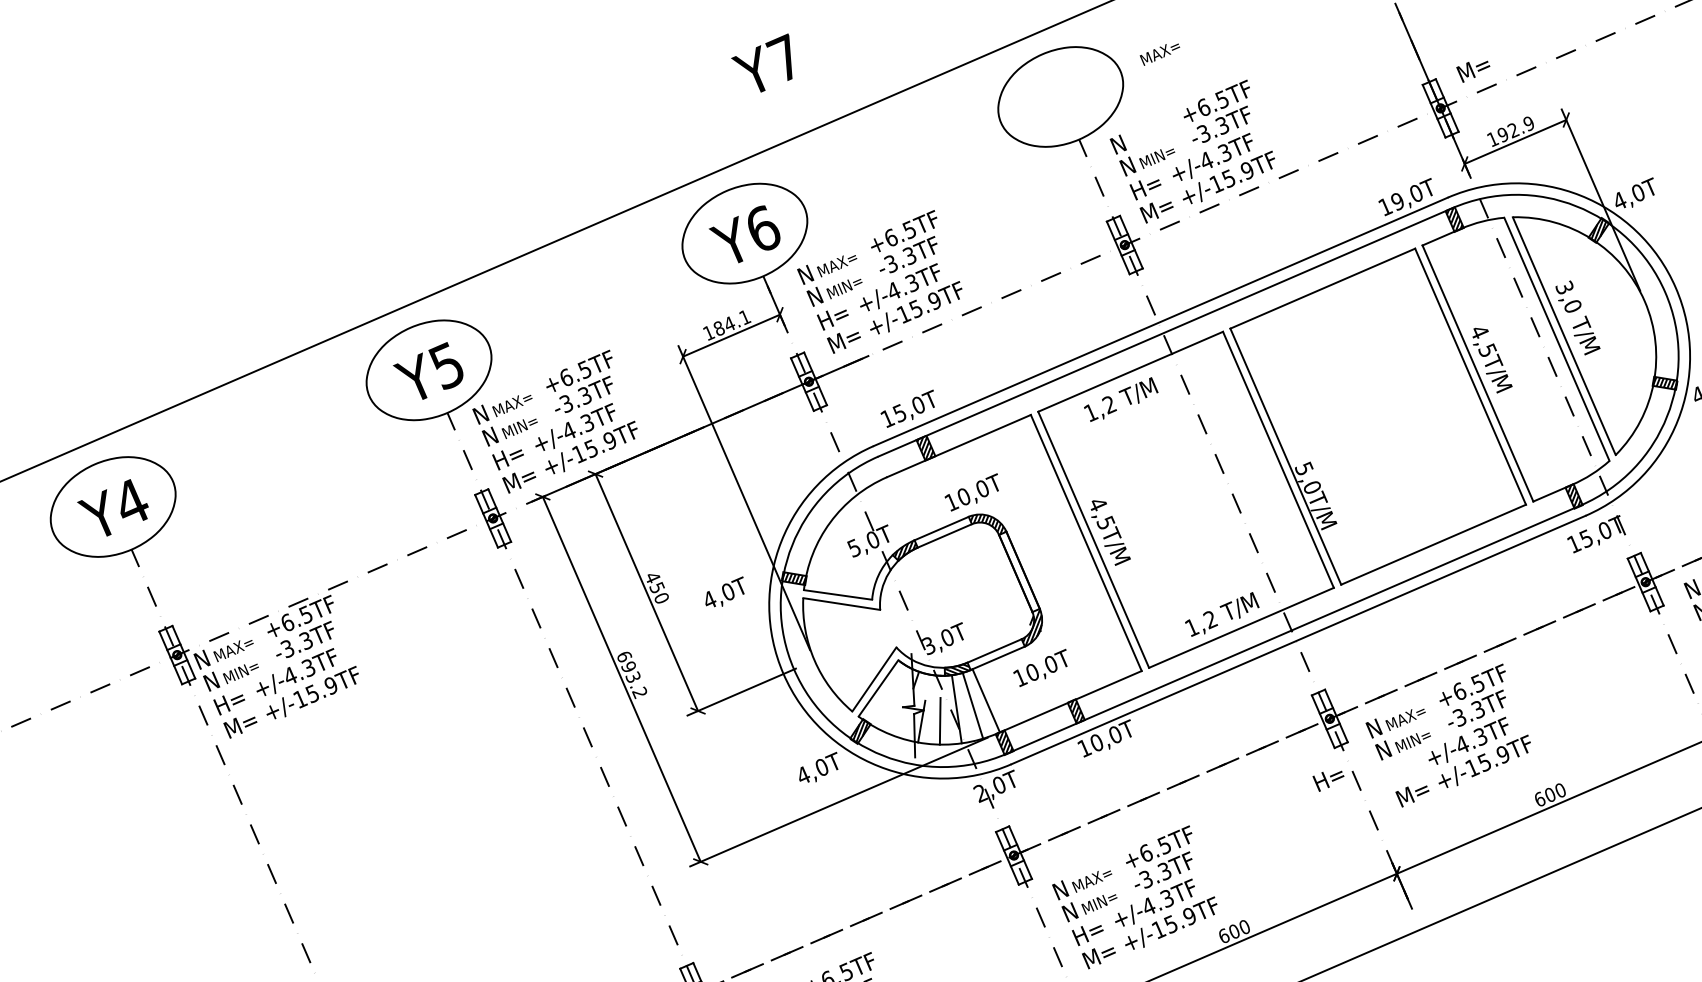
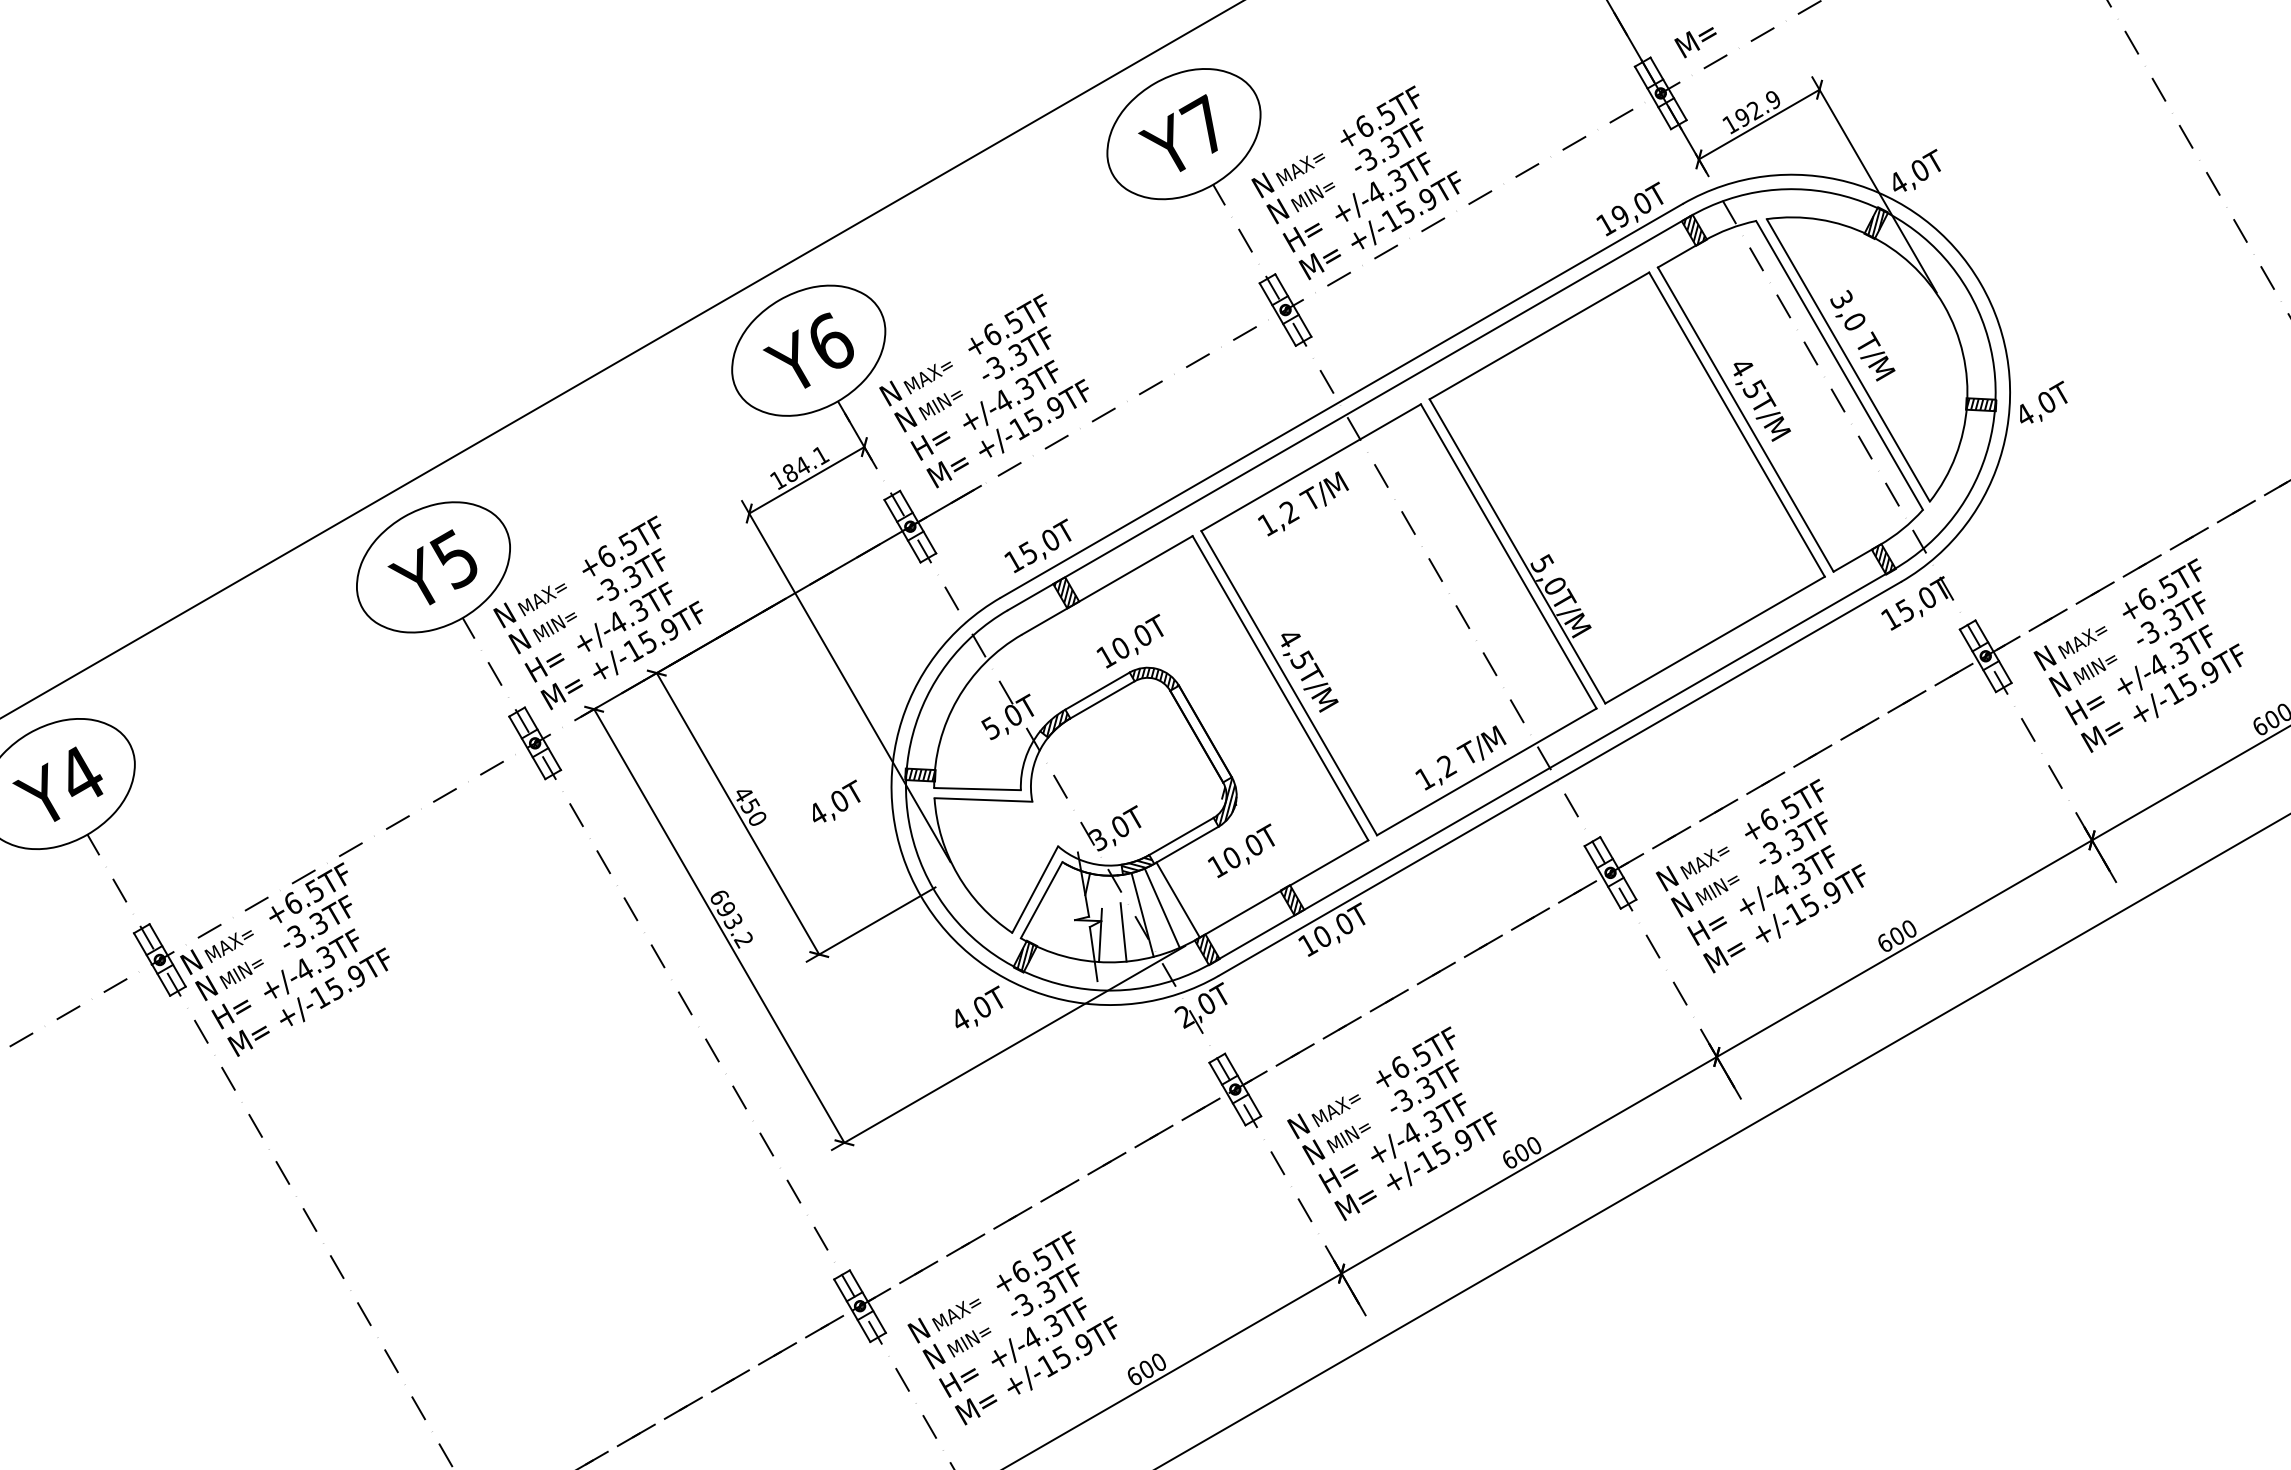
text: (1159, 54) -> (1300, 169), moved
text: (762, 61) -> (1177, 132), moved
text: (1327, 780) -> (1706, 930), moved

